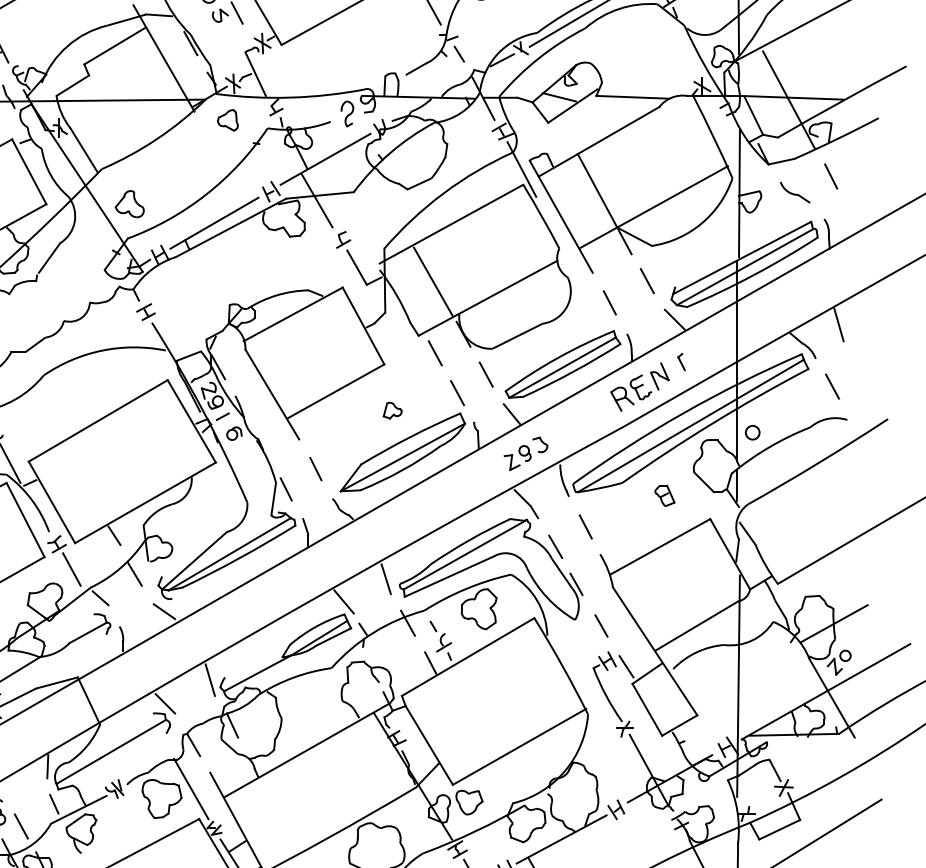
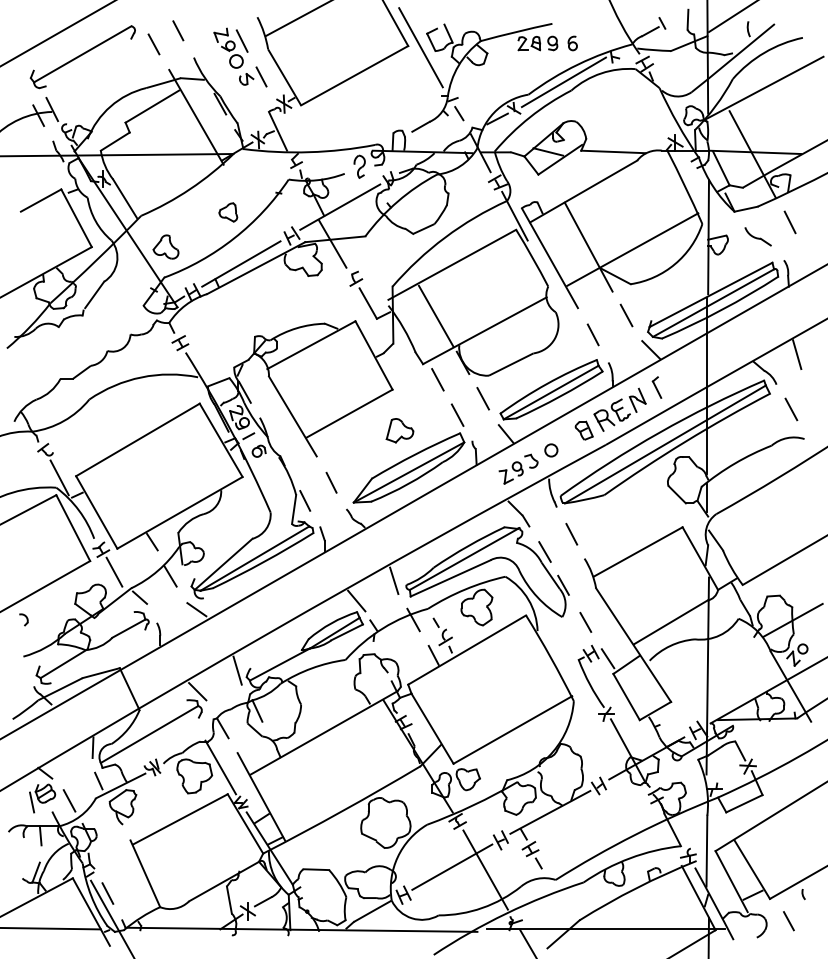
part: (228, 120) -> (228, 212), moved
part: (680, 361) -> (656, 387), size x1.43
part: (392, 410) -> (399, 430), size x1.67
circle: (752, 432) -> (551, 450), moved
part: (664, 495) -> (583, 430), moved

